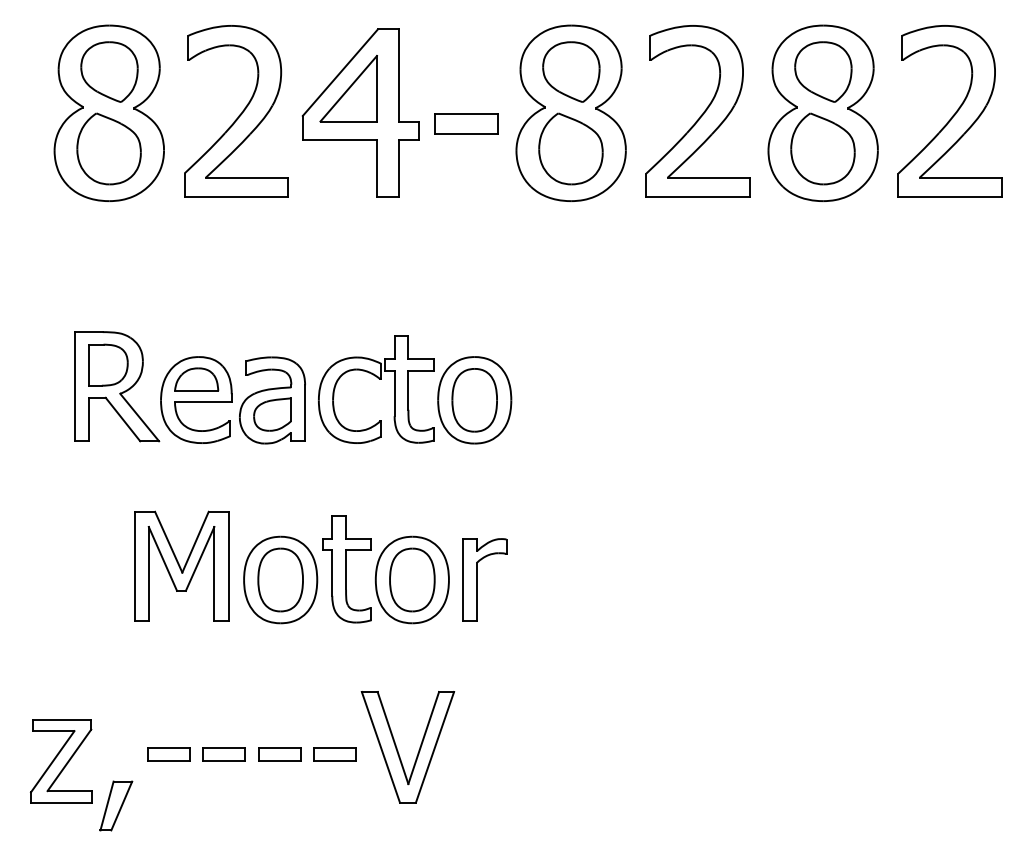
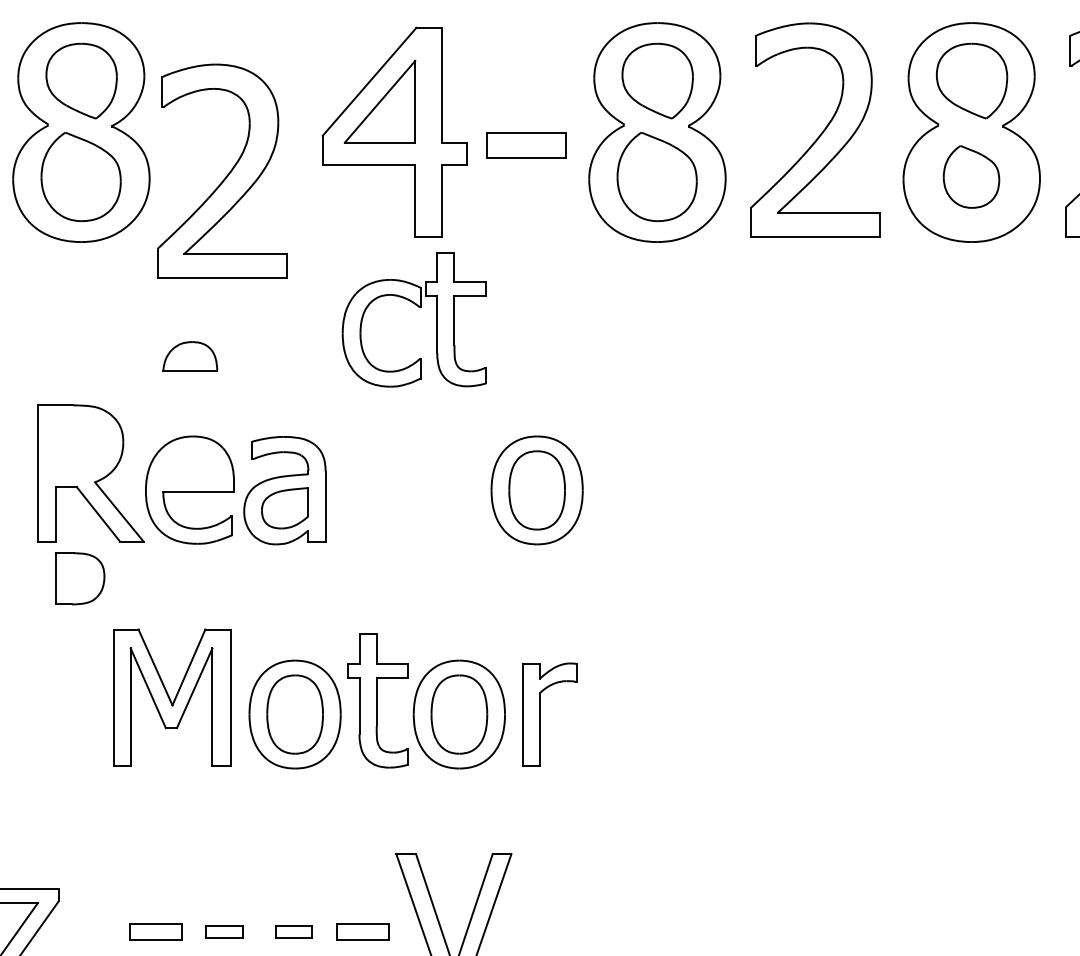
part: (236, 111) -> (222, 171), moved
part: (822, 148) -> (970, 176), size x0.7
part: (108, 364) -> (80, 577), moved
part: (196, 379) -> (190, 355), moved
part: (379, 379) -> (418, 307), moved
part: (223, 754) -> (223, 932), size x0.7
part: (279, 754) -> (293, 932), size x0.7

